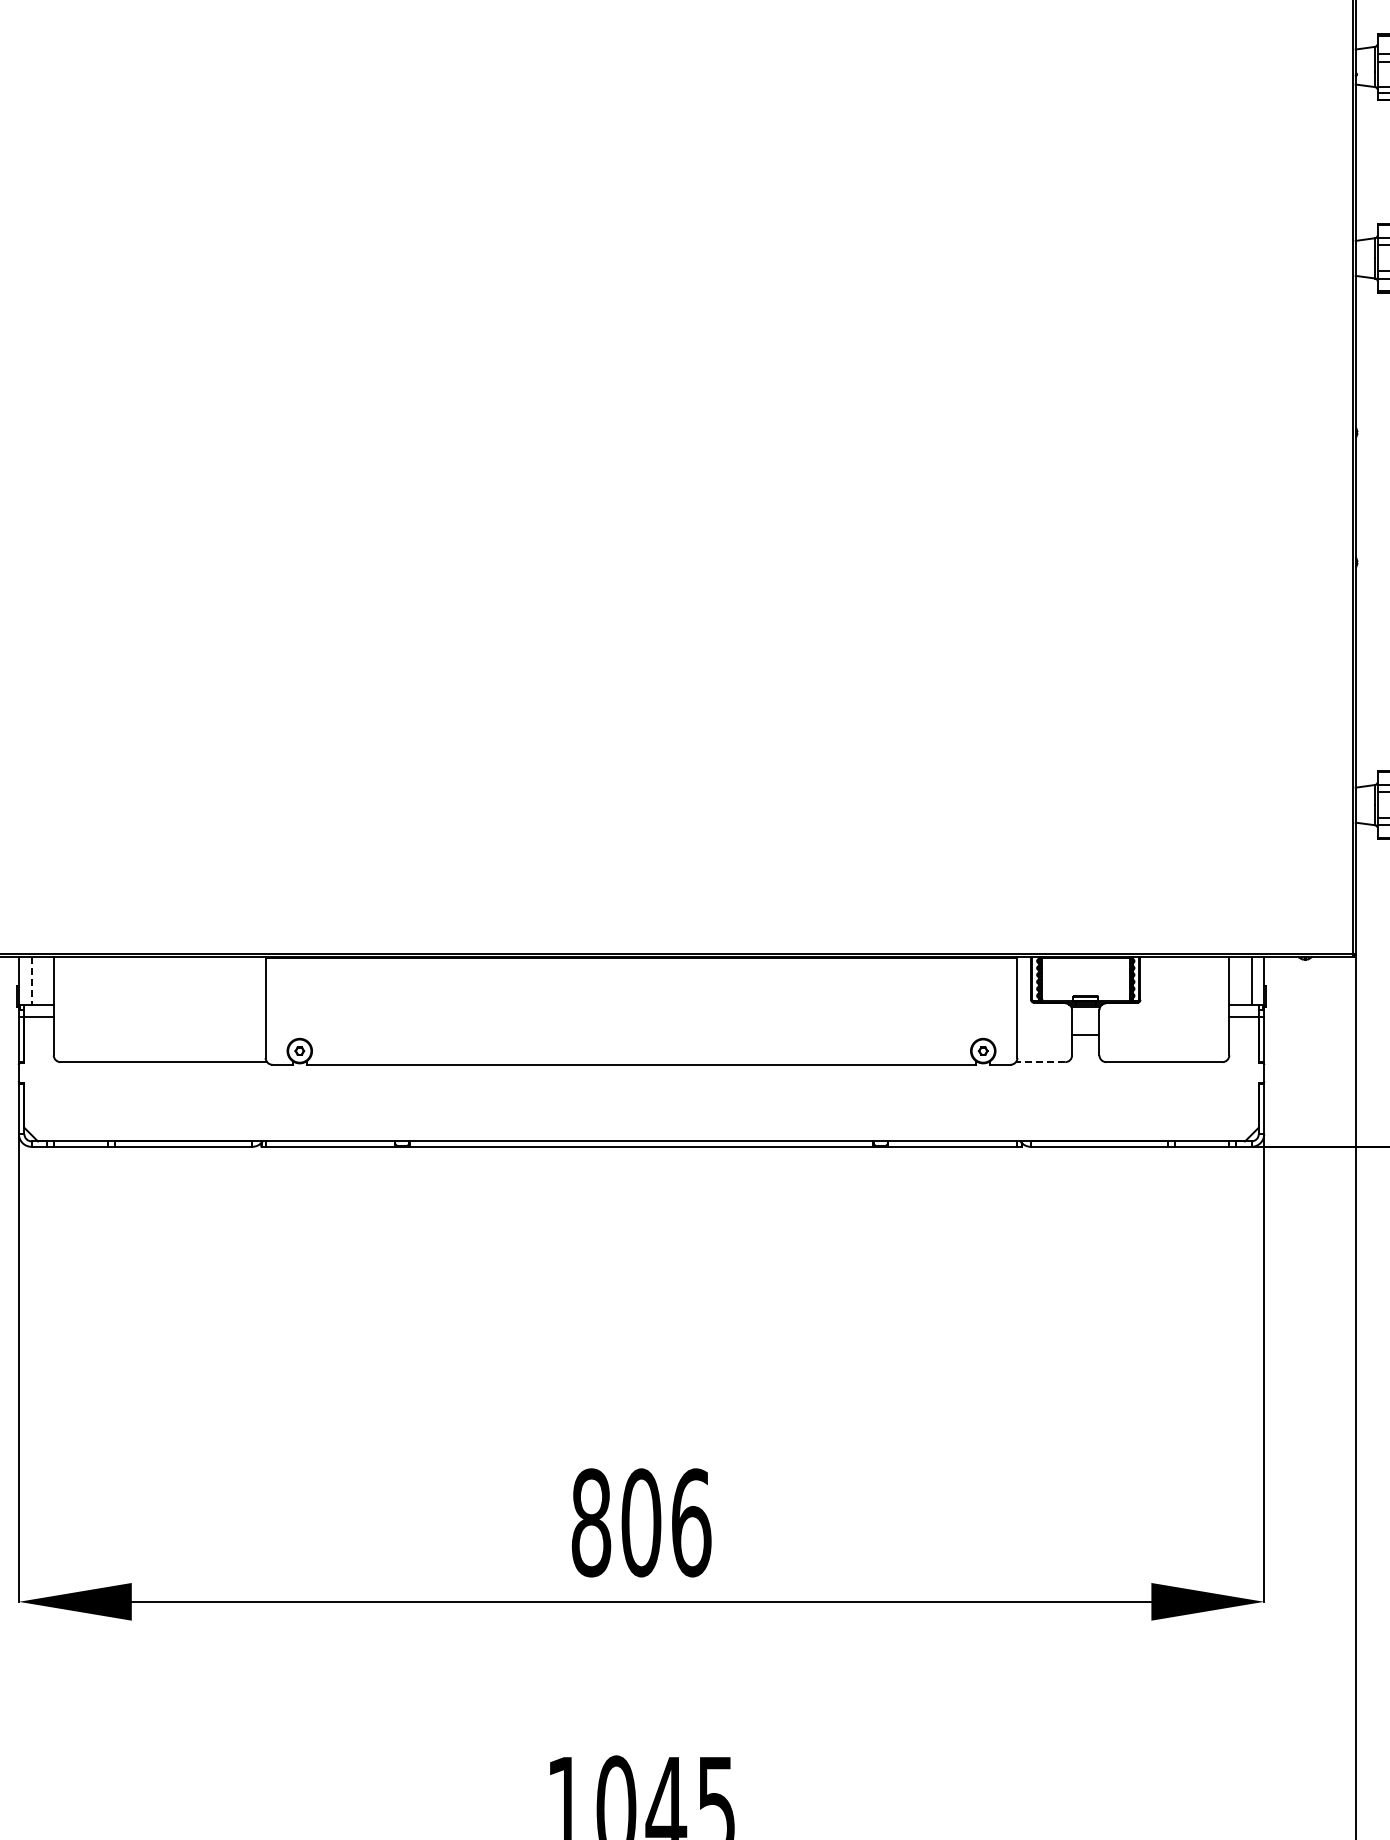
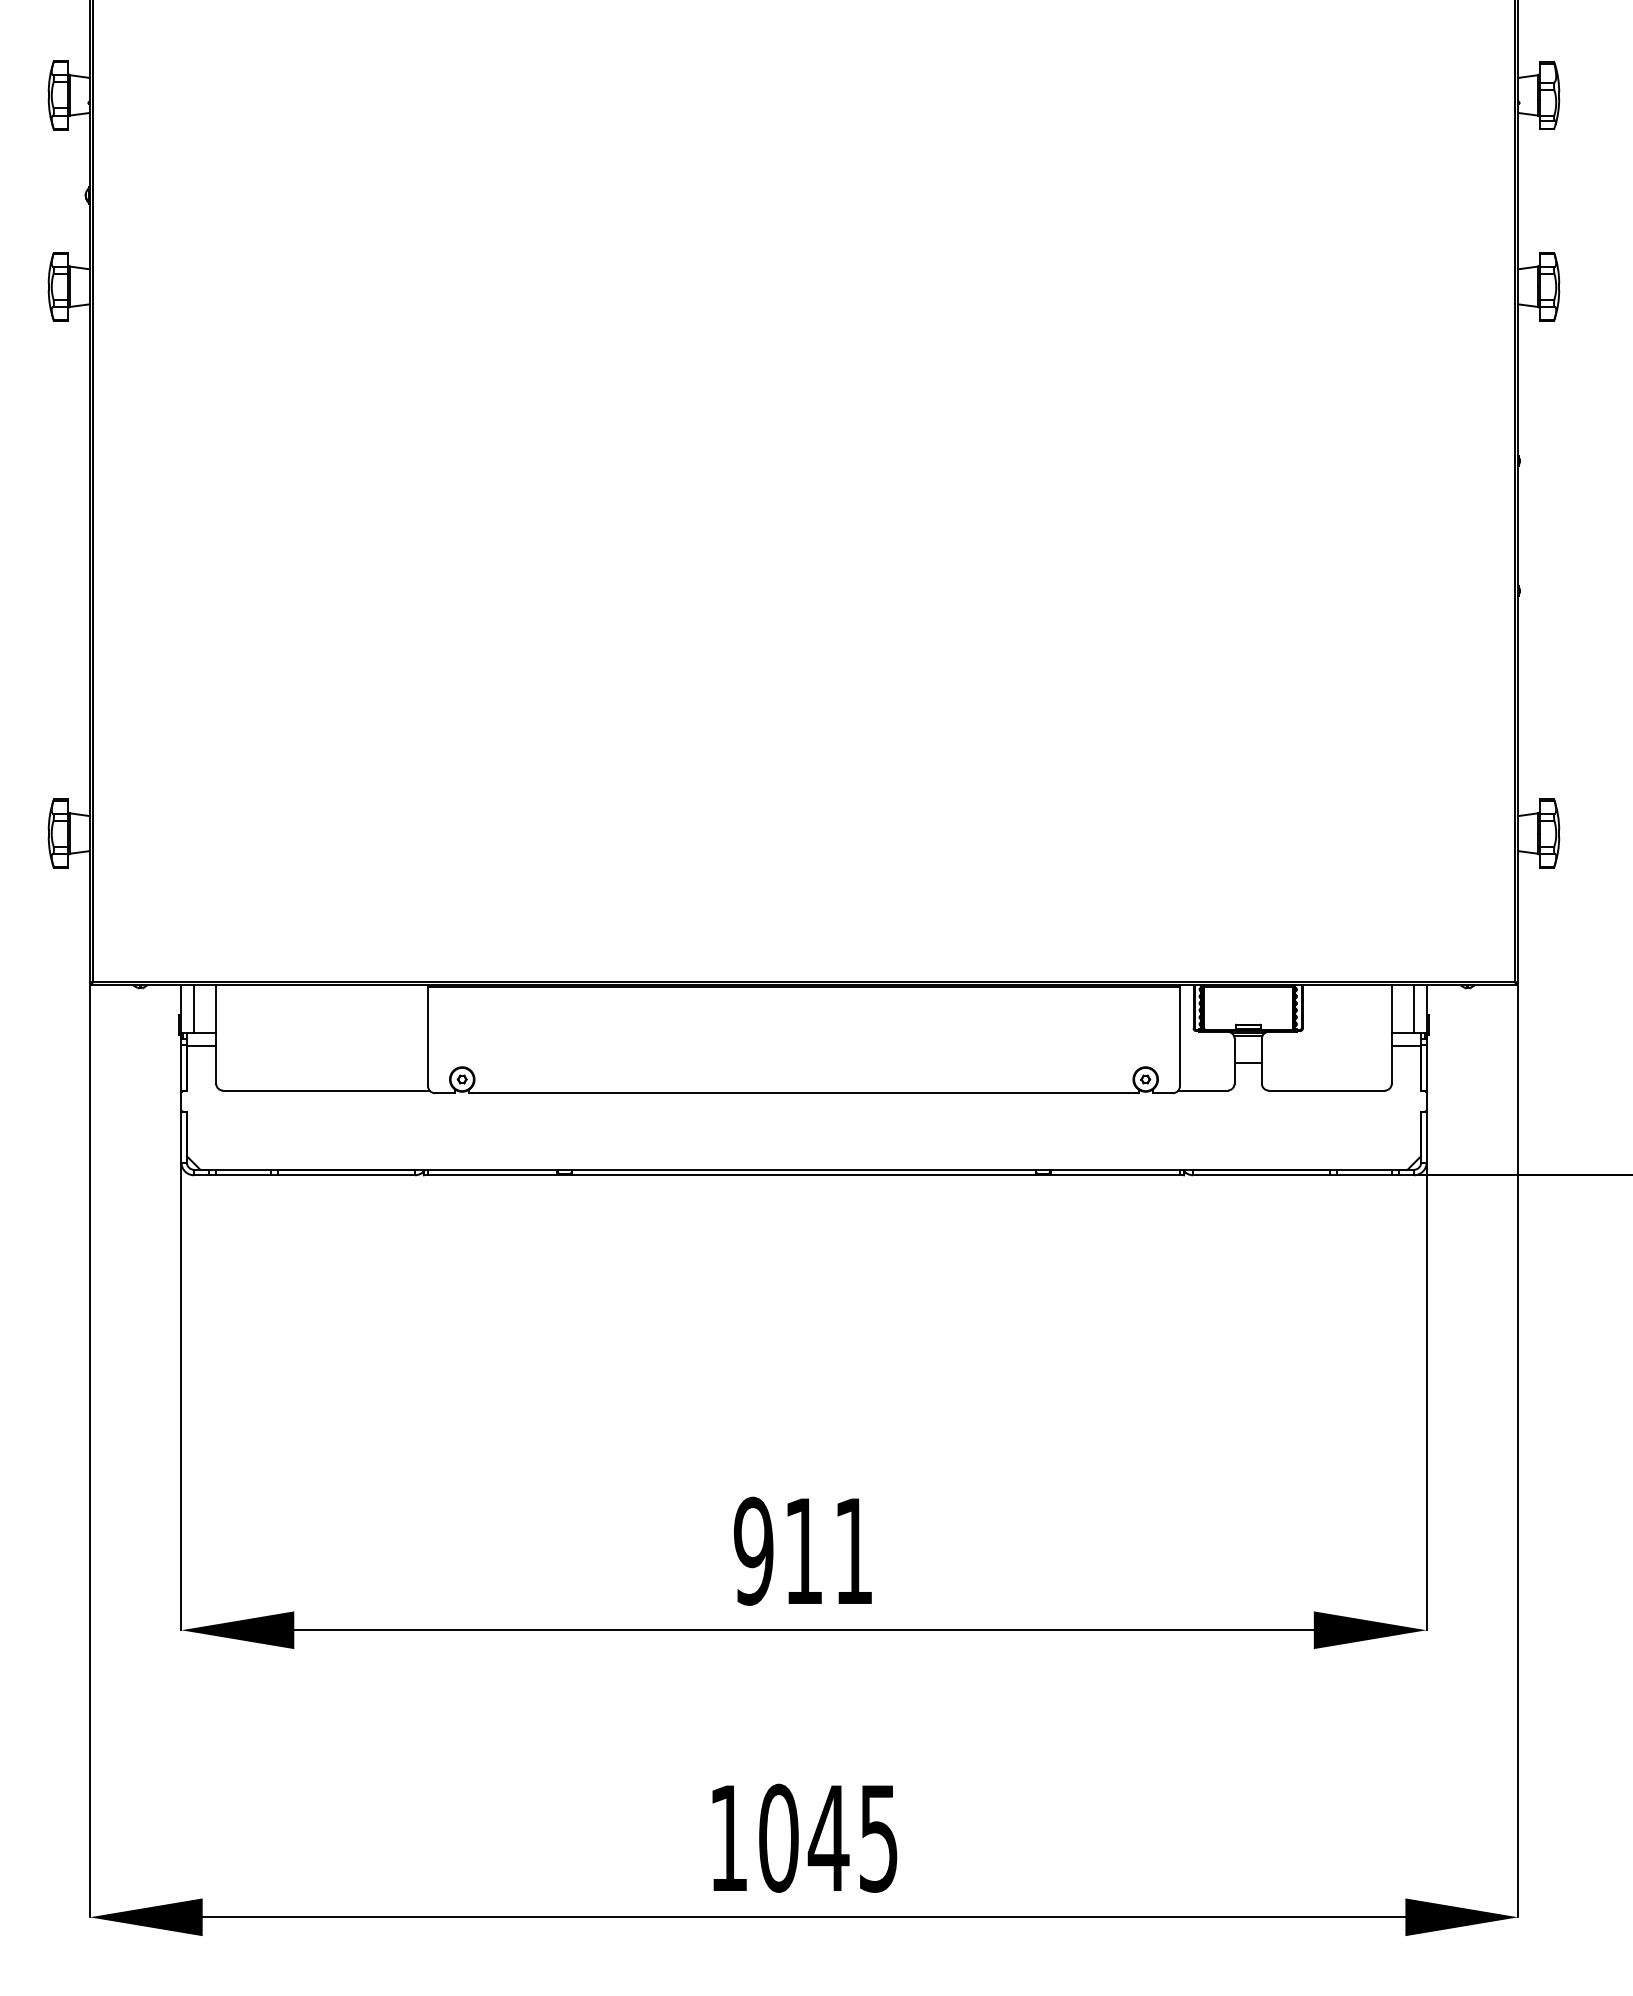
line: (32, 981) -> (194, 1009), dashed -> solid
line: (1041, 1062) -> (1203, 1090), dashed -> solid
text: (642, 1522) -> (804, 1550), 806 -> 911

